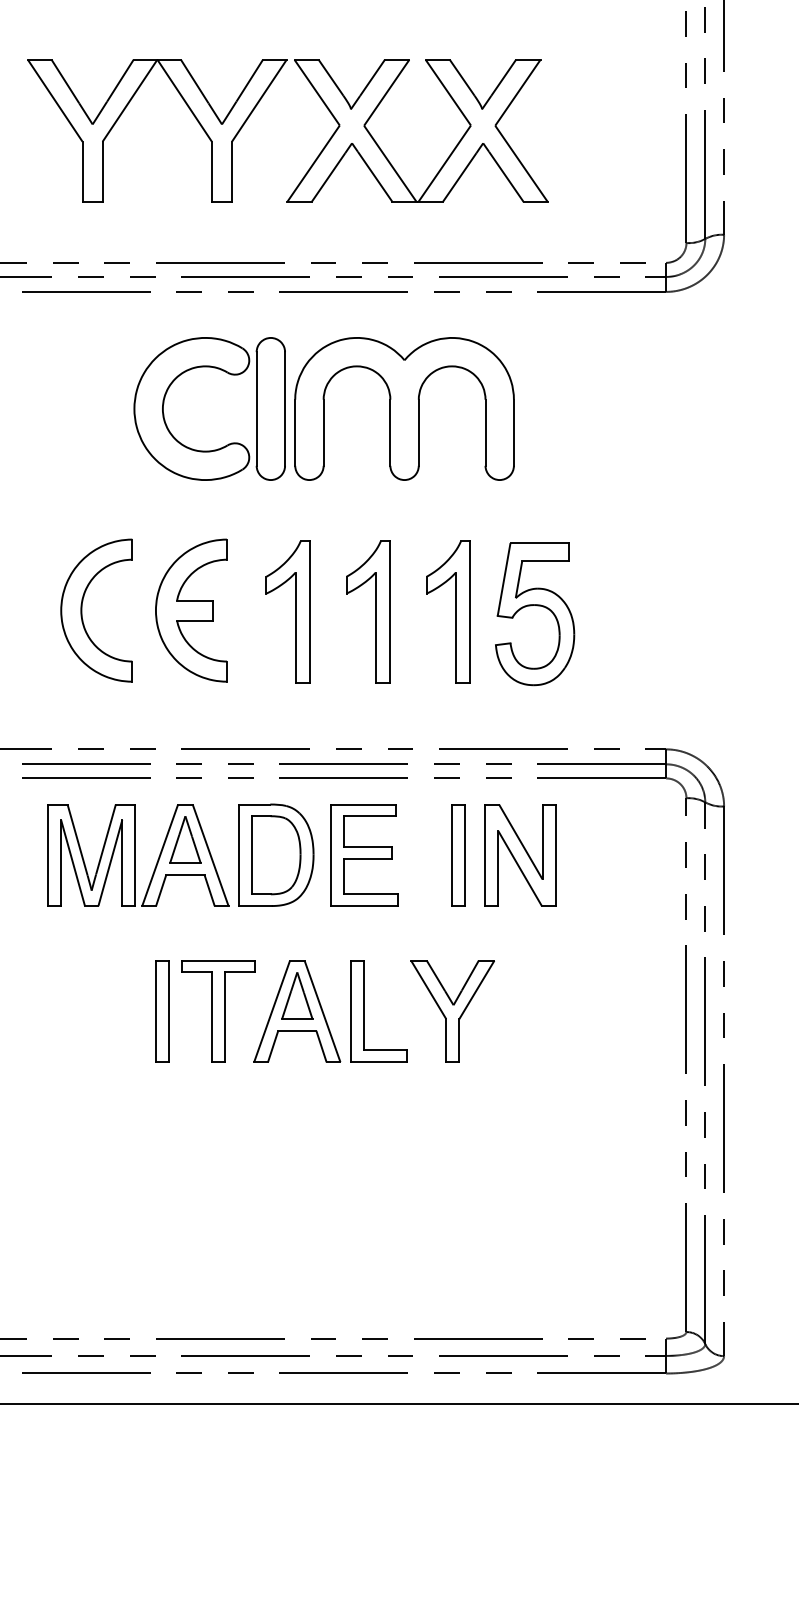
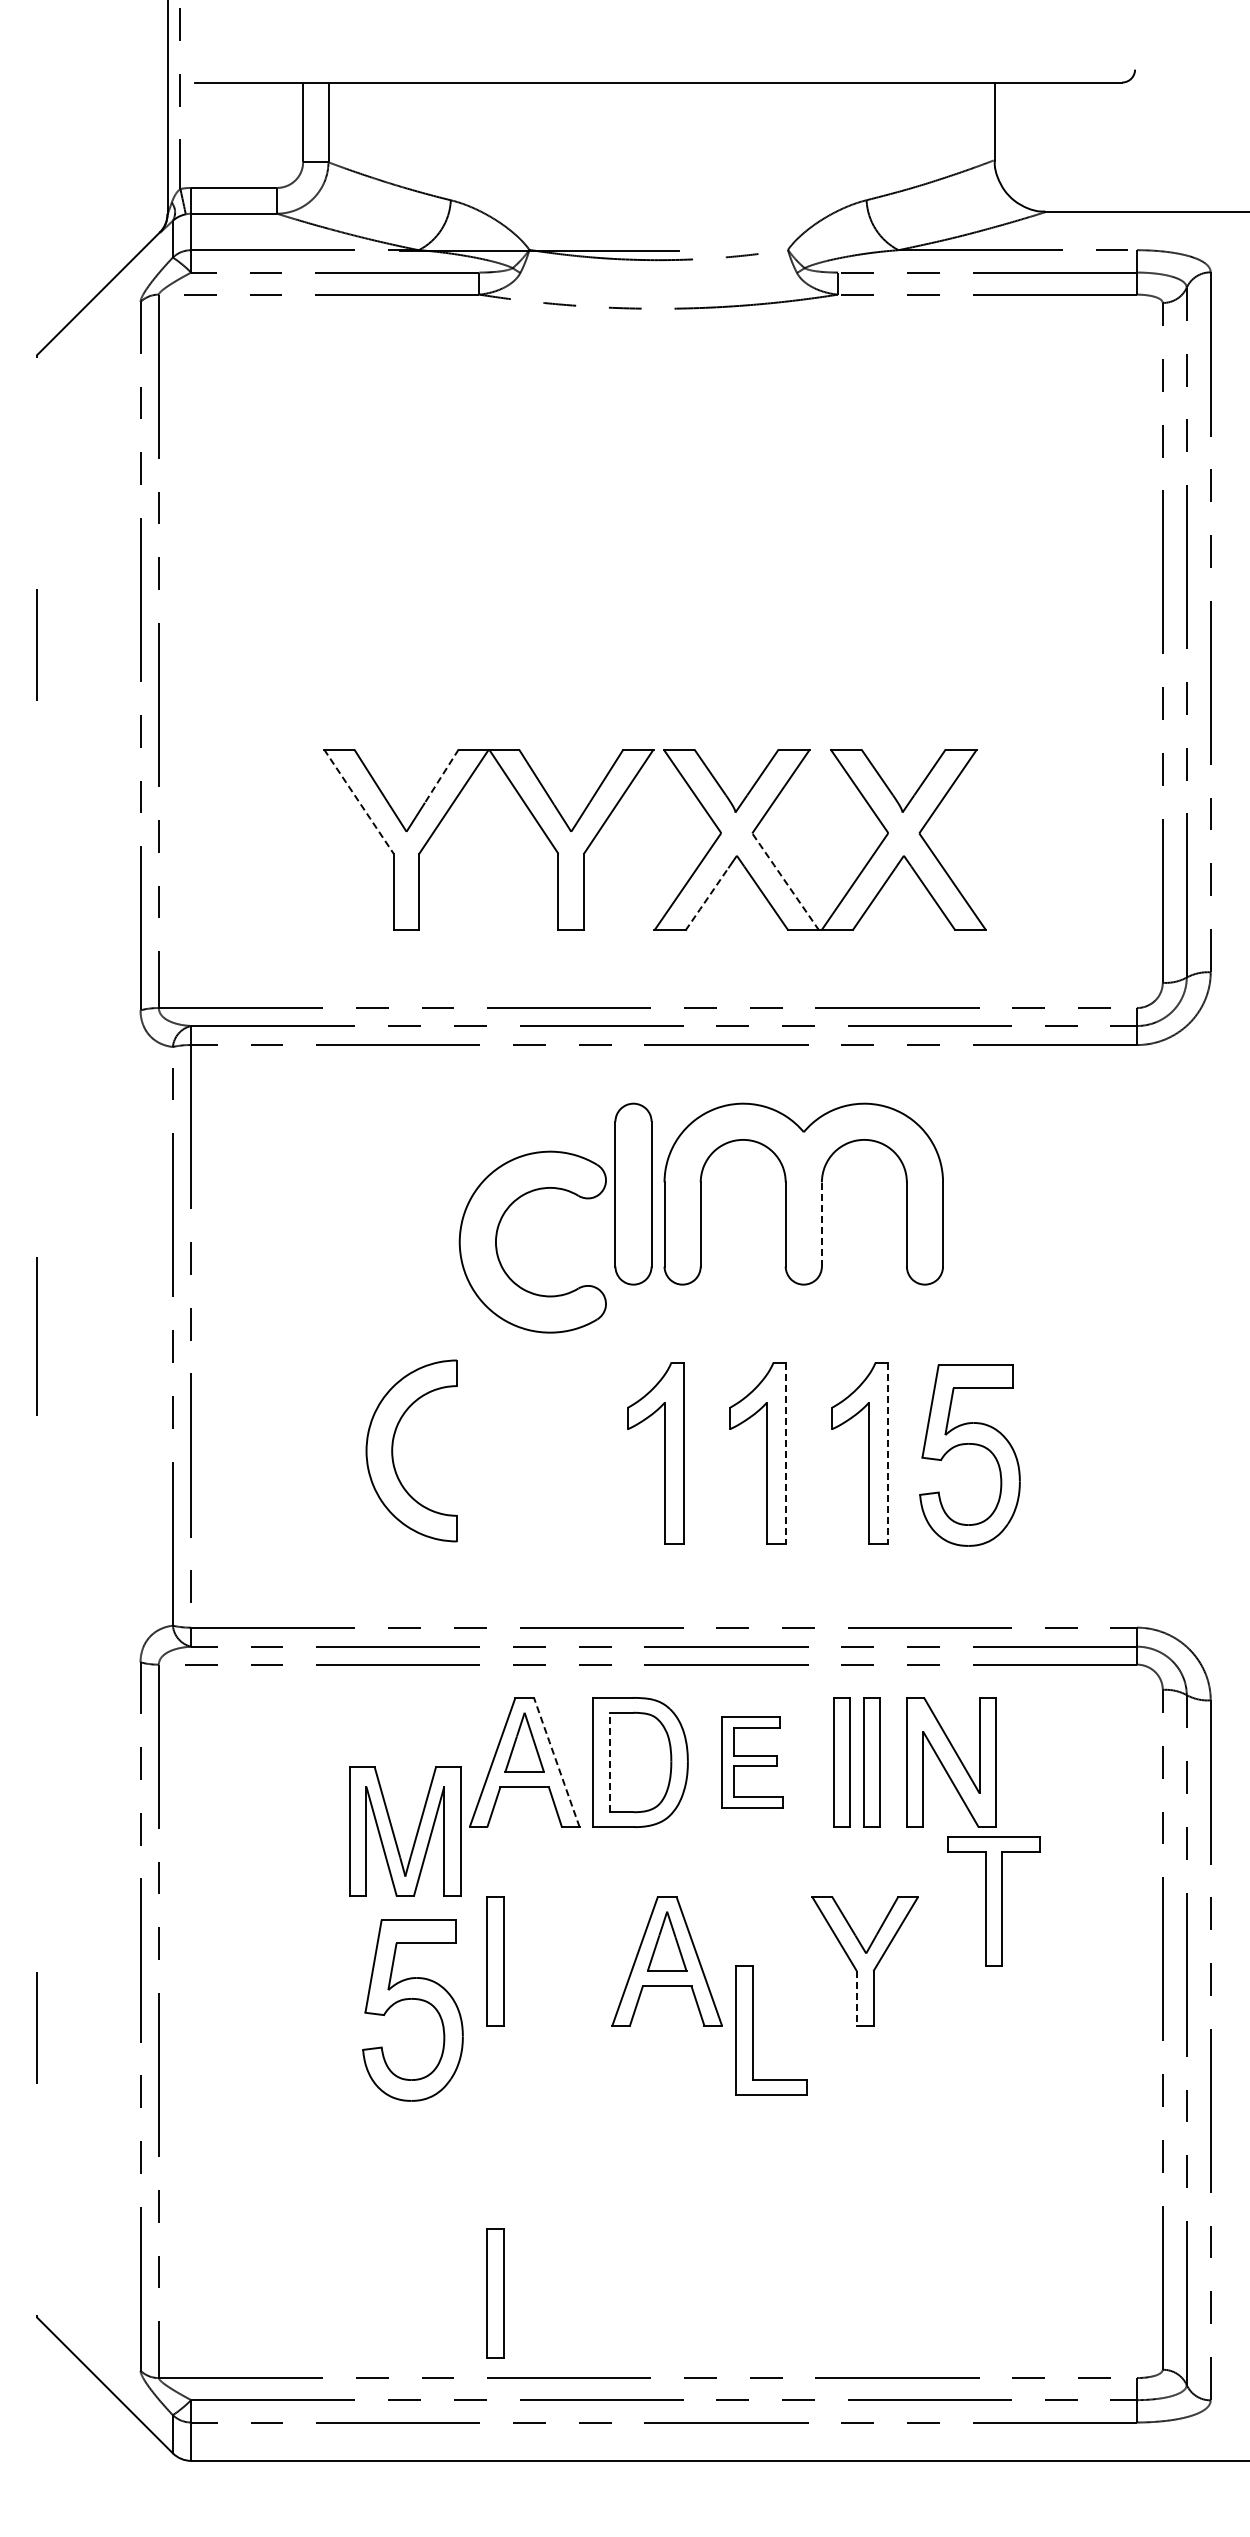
line: (120, 81) -> (441, 776), solid -> dashed
line: (55, 100) -> (359, 801), solid -> dashed
line: (390, 163) -> (785, 881), solid -> dashed
line: (328, 177) -> (707, 899), solid -> dashed
part: (164, 405) -> (497, 1237), moved
line: (418, 432) -> (821, 1223), solid -> dashed
part: (191, 610) -> (532, 1450), removed
line: (390, 612) -> (785, 1453), solid -> dashed
line: (470, 612) -> (887, 1453), solid -> dashed
line: (210, 855) -> (556, 1762), solid -> dashed
line: (252, 855) -> (610, 1762), solid -> dashed
part: (364, 855) -> (752, 1762), size x0.7
part: (434, 855) -> (841, 1762), added
part: (99, 858) -> (415, 1835), moved
part: (218, 1011) -> (993, 1901), moved
part: (365, 1011) -> (753, 2030), moved
part: (97, 1041) -> (412, 1999), added
line: (445, 1041) -> (856, 1999), solid -> dashed
part: (162, 1272) -> (495, 2293), added

